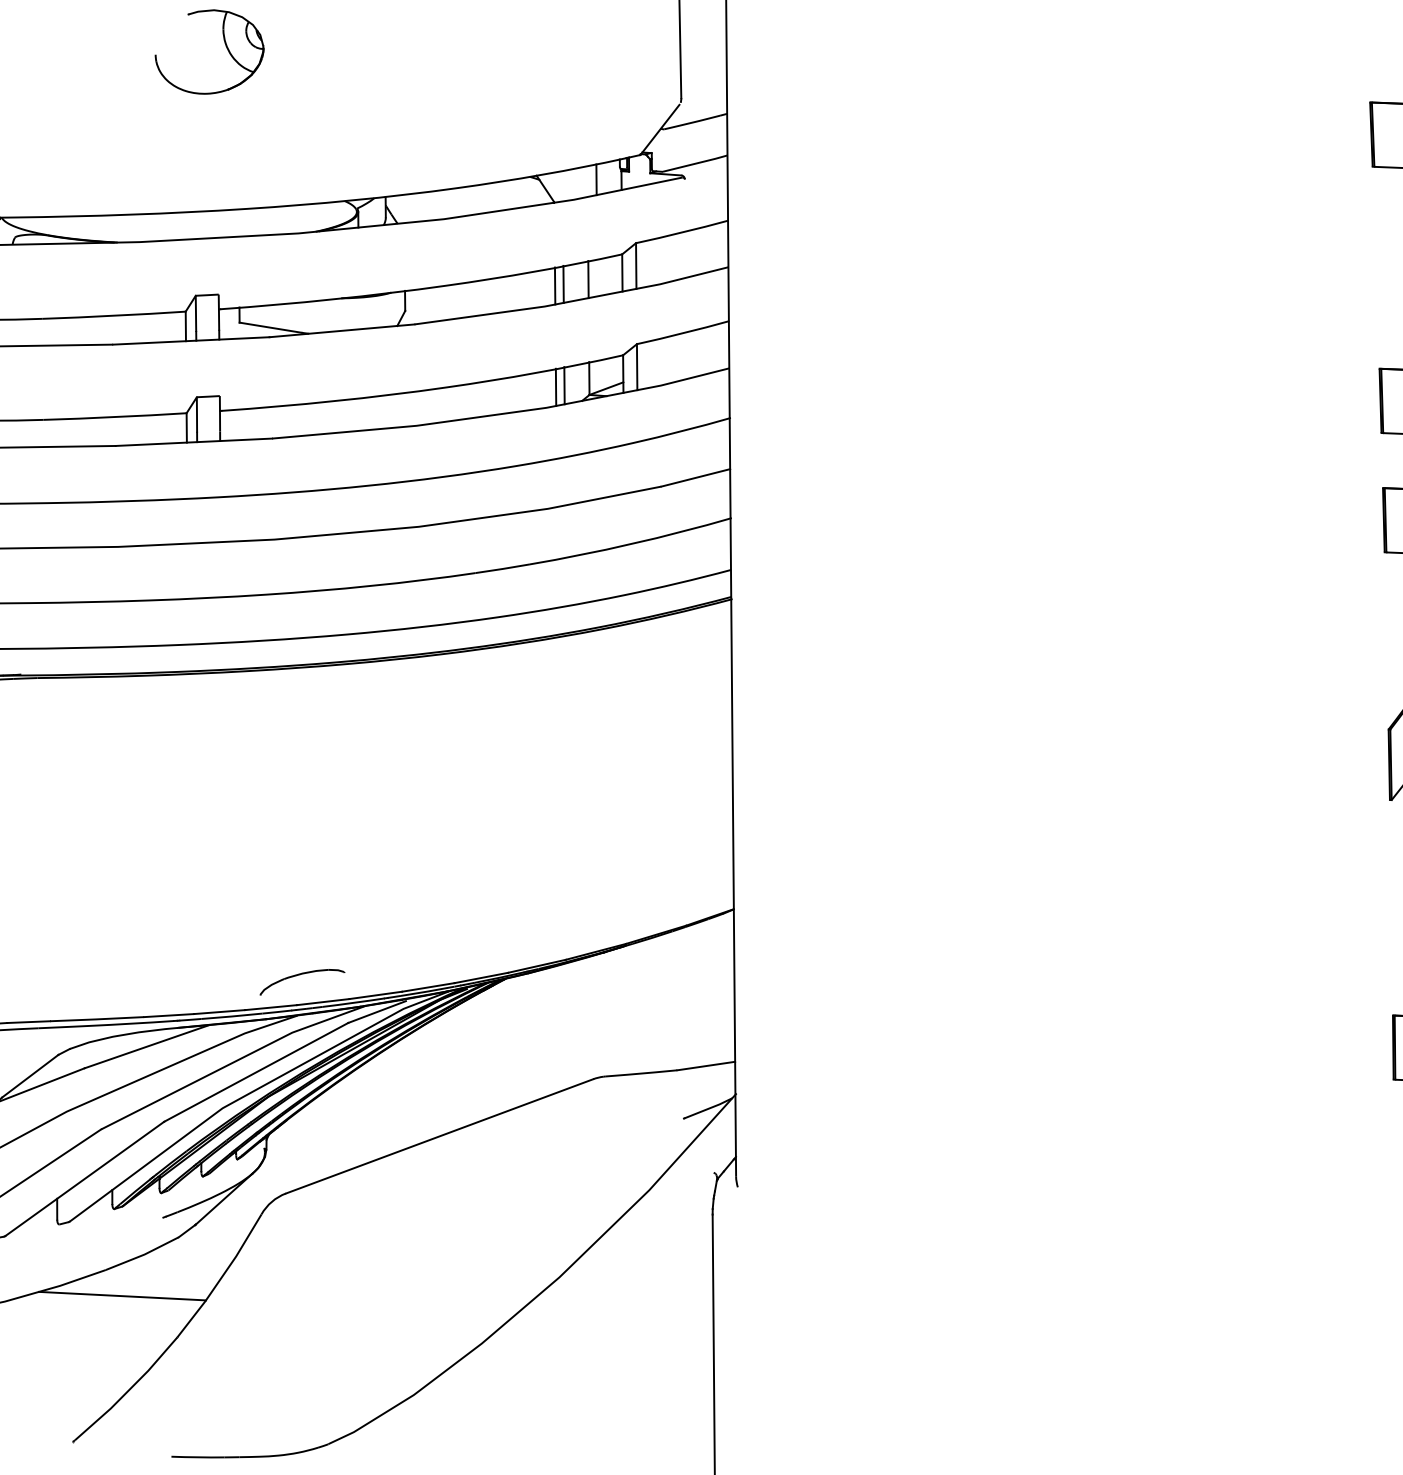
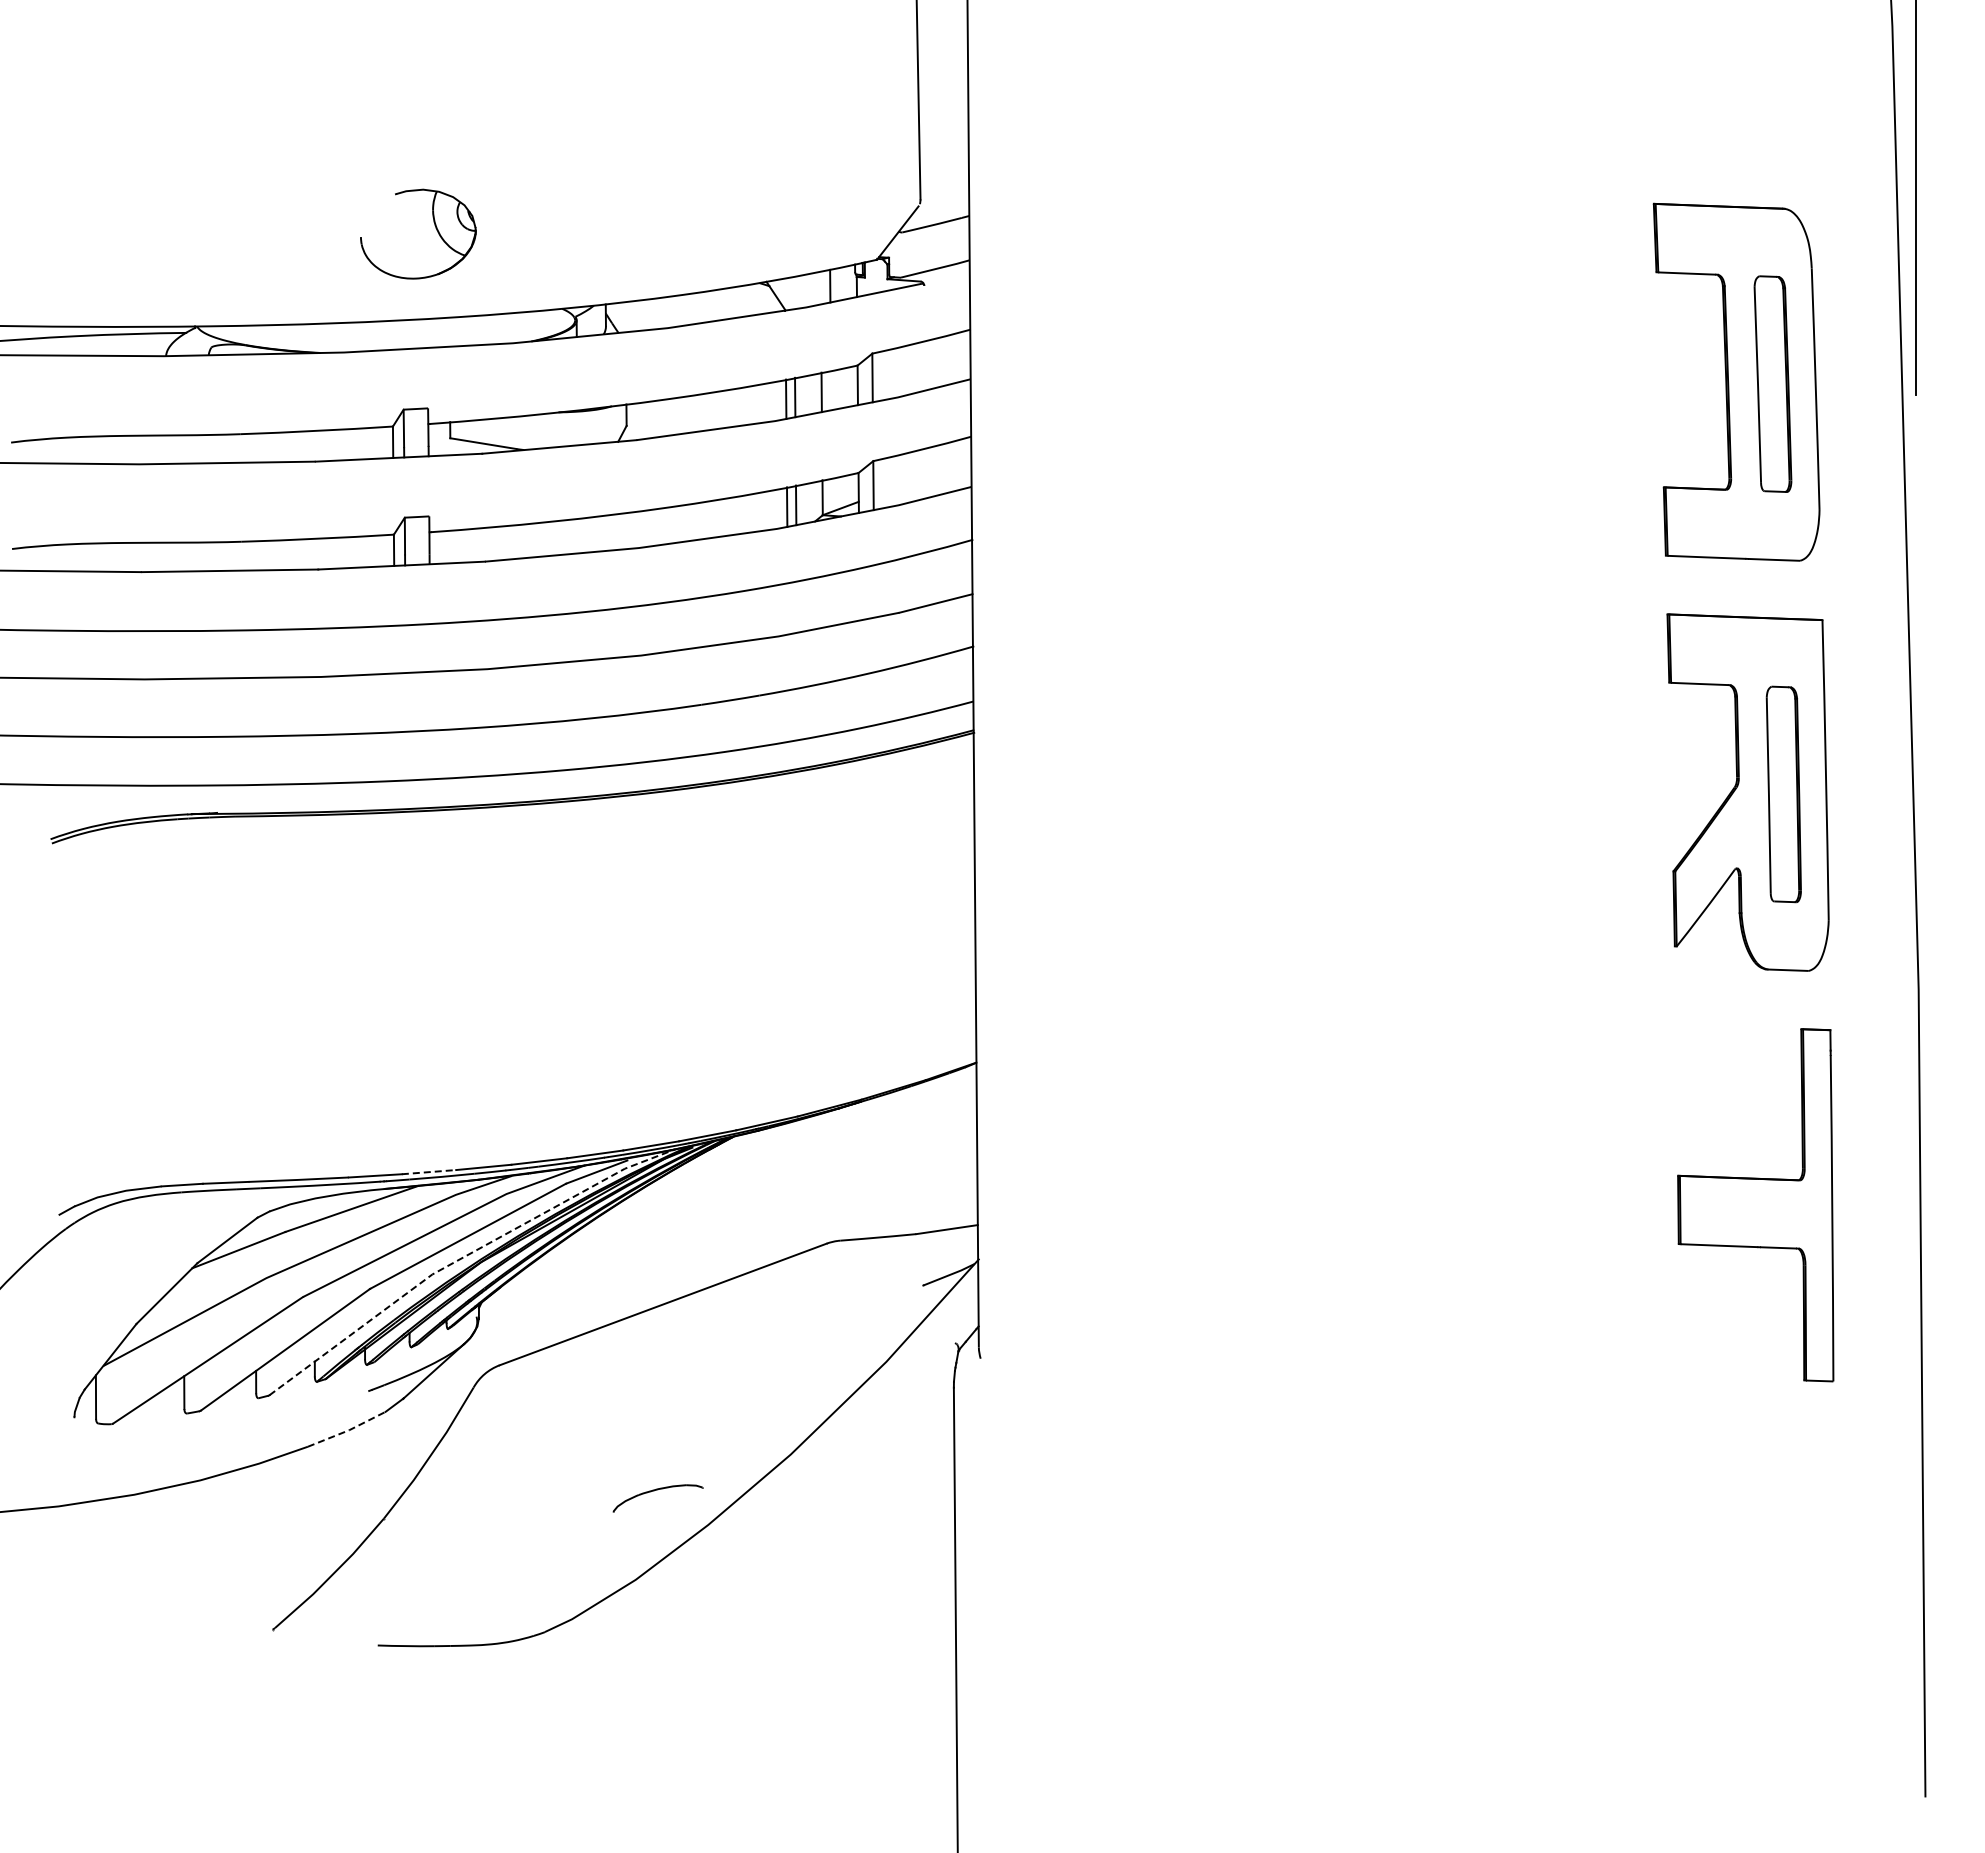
part: (225, 46) -> (435, 228), moved
part: (298, 975) -> (654, 1491), moved
line: (220, 1012) -> (429, 1172), solid -> dashed
line: (251, 1092) -> (463, 1257), solid -> dashed
line: (143, 1254) -> (348, 1430), solid -> dashed
line: (122, 1296) -> (325, 1474), removed

